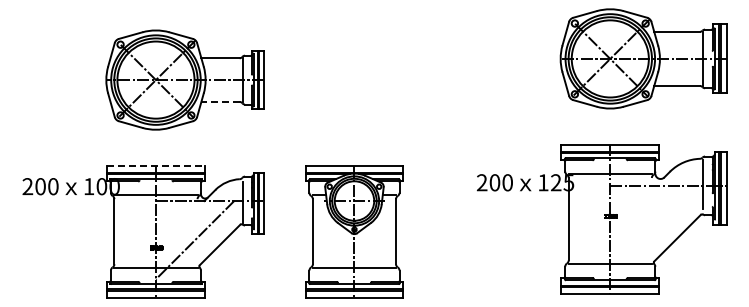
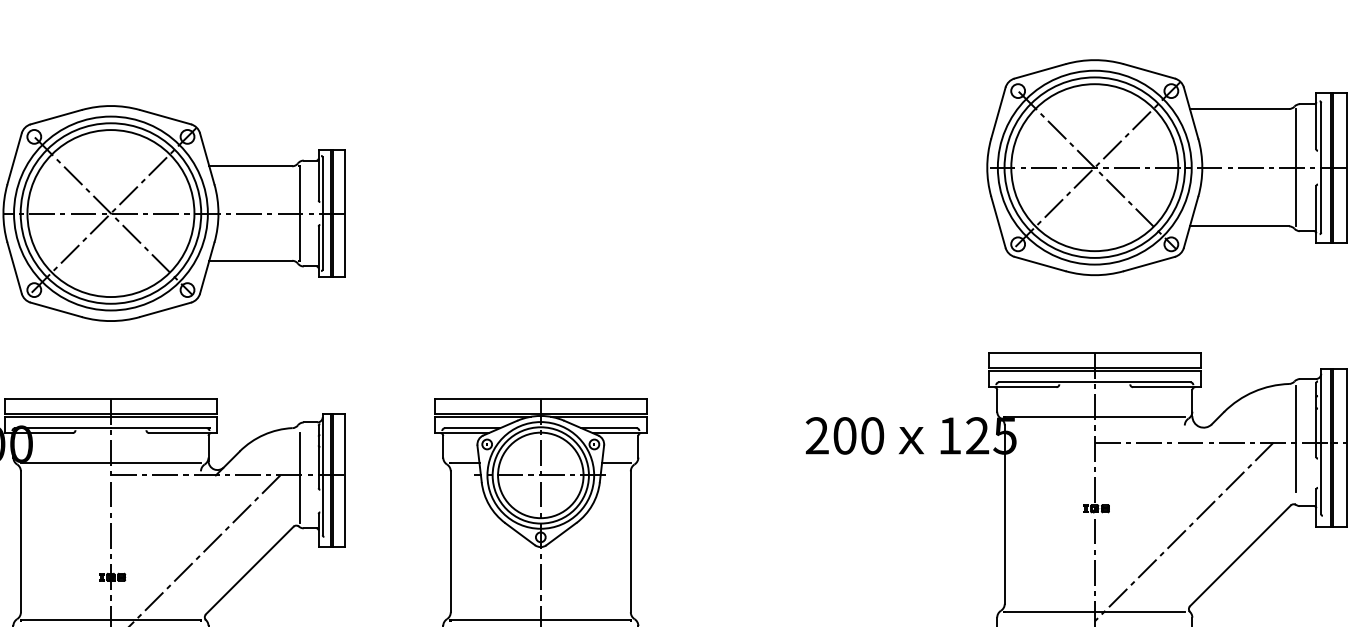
line: (220, 101) -> (250, 259), dashed -> solid
line: (155, 165) -> (109, 398), dashed -> solid
line: (651, 226) -> (1184, 530), added

